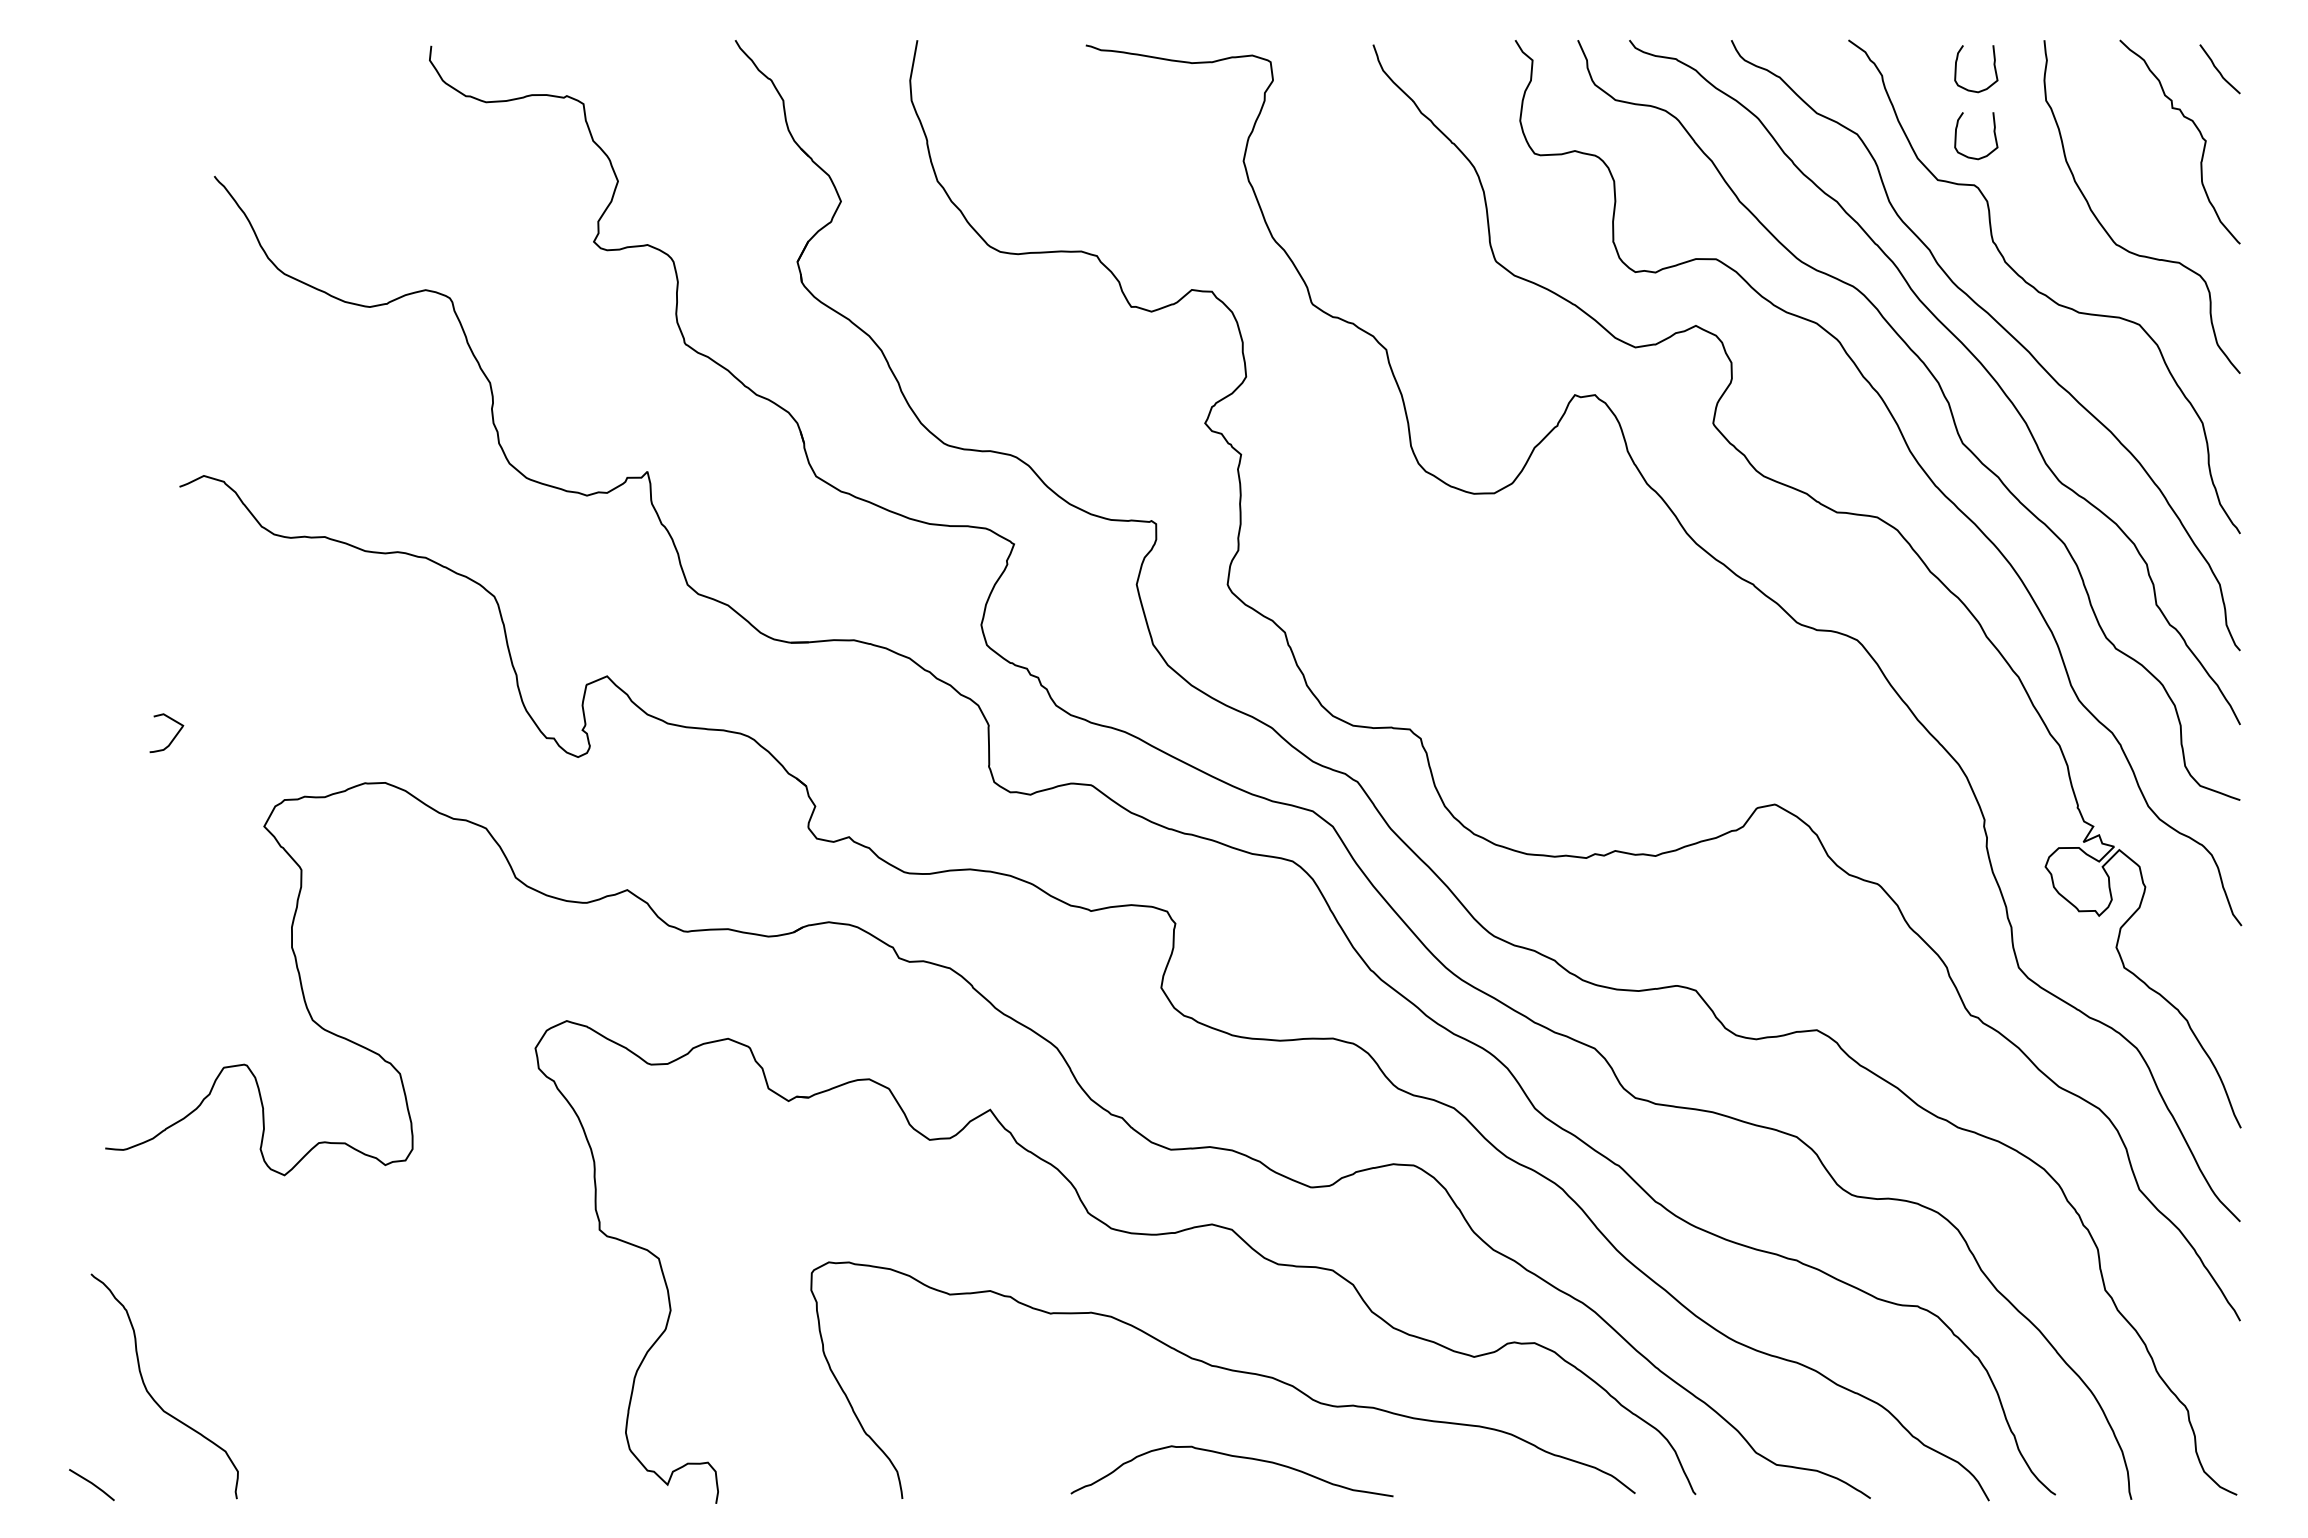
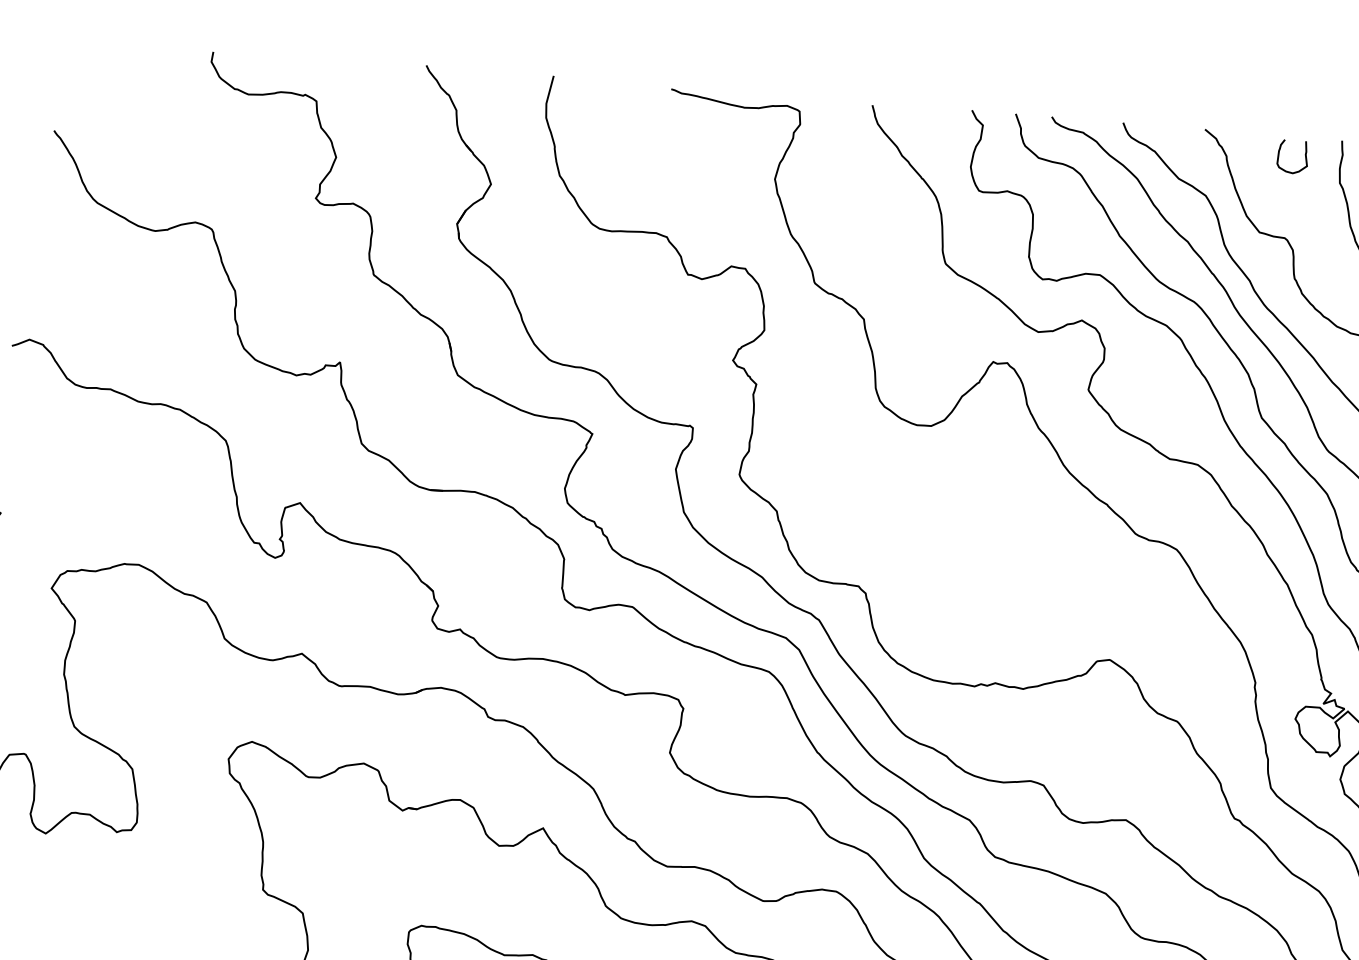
curve: (1993, 132) -> (1301, 202), removed

